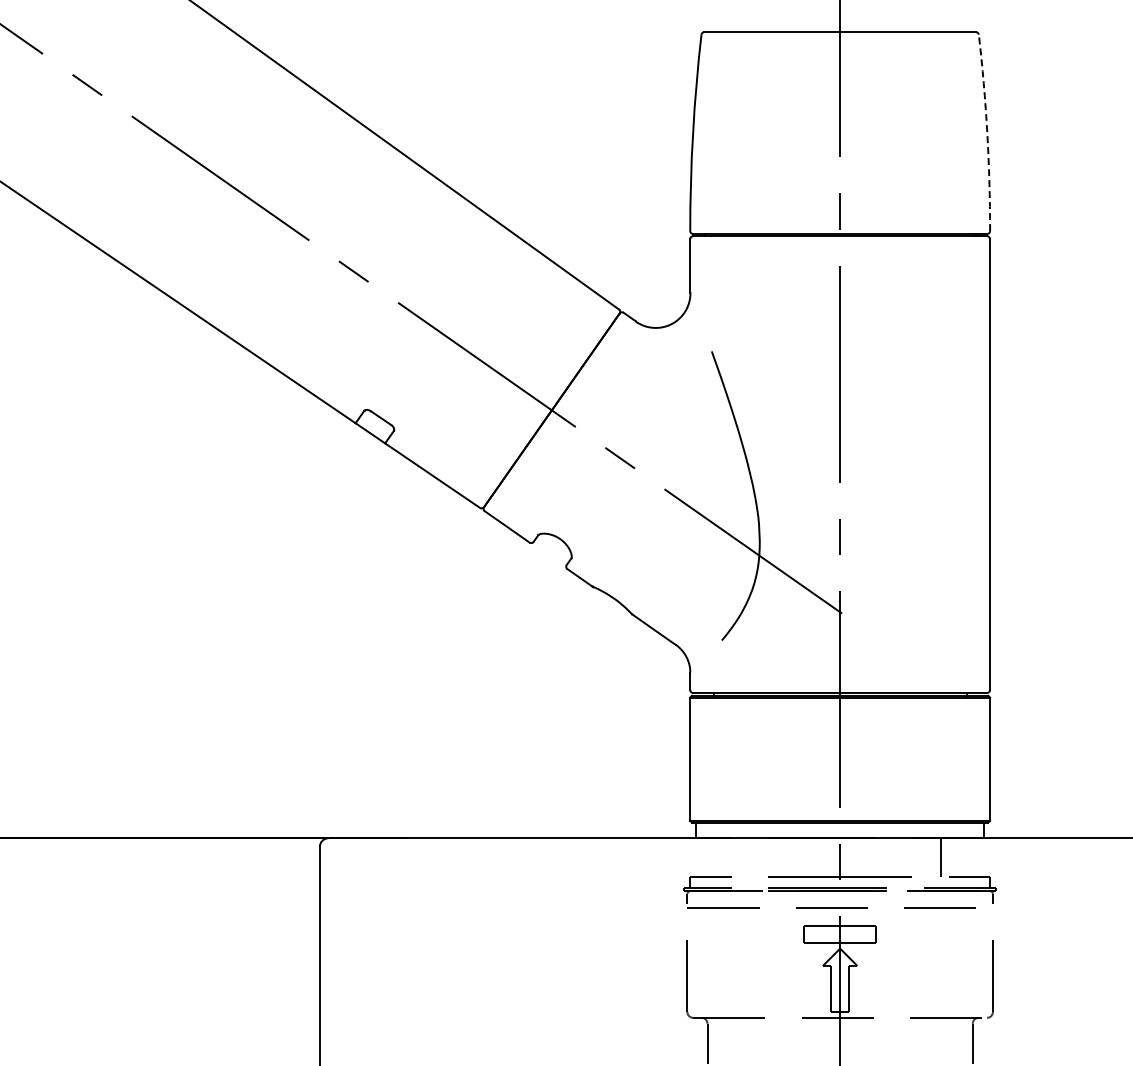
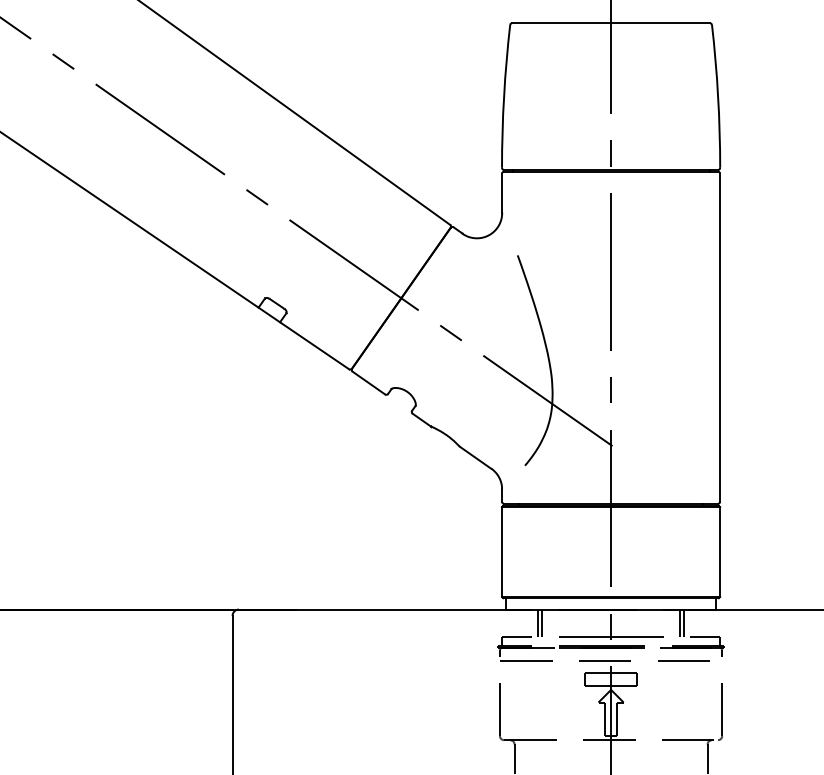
arc: (987, 132) -> (718, 96), dashed -> solid
line: (739, 857) -> (537, 623), added
line: (745, 857) -> (542, 623), added
line: (935, 857) -> (680, 623), added

